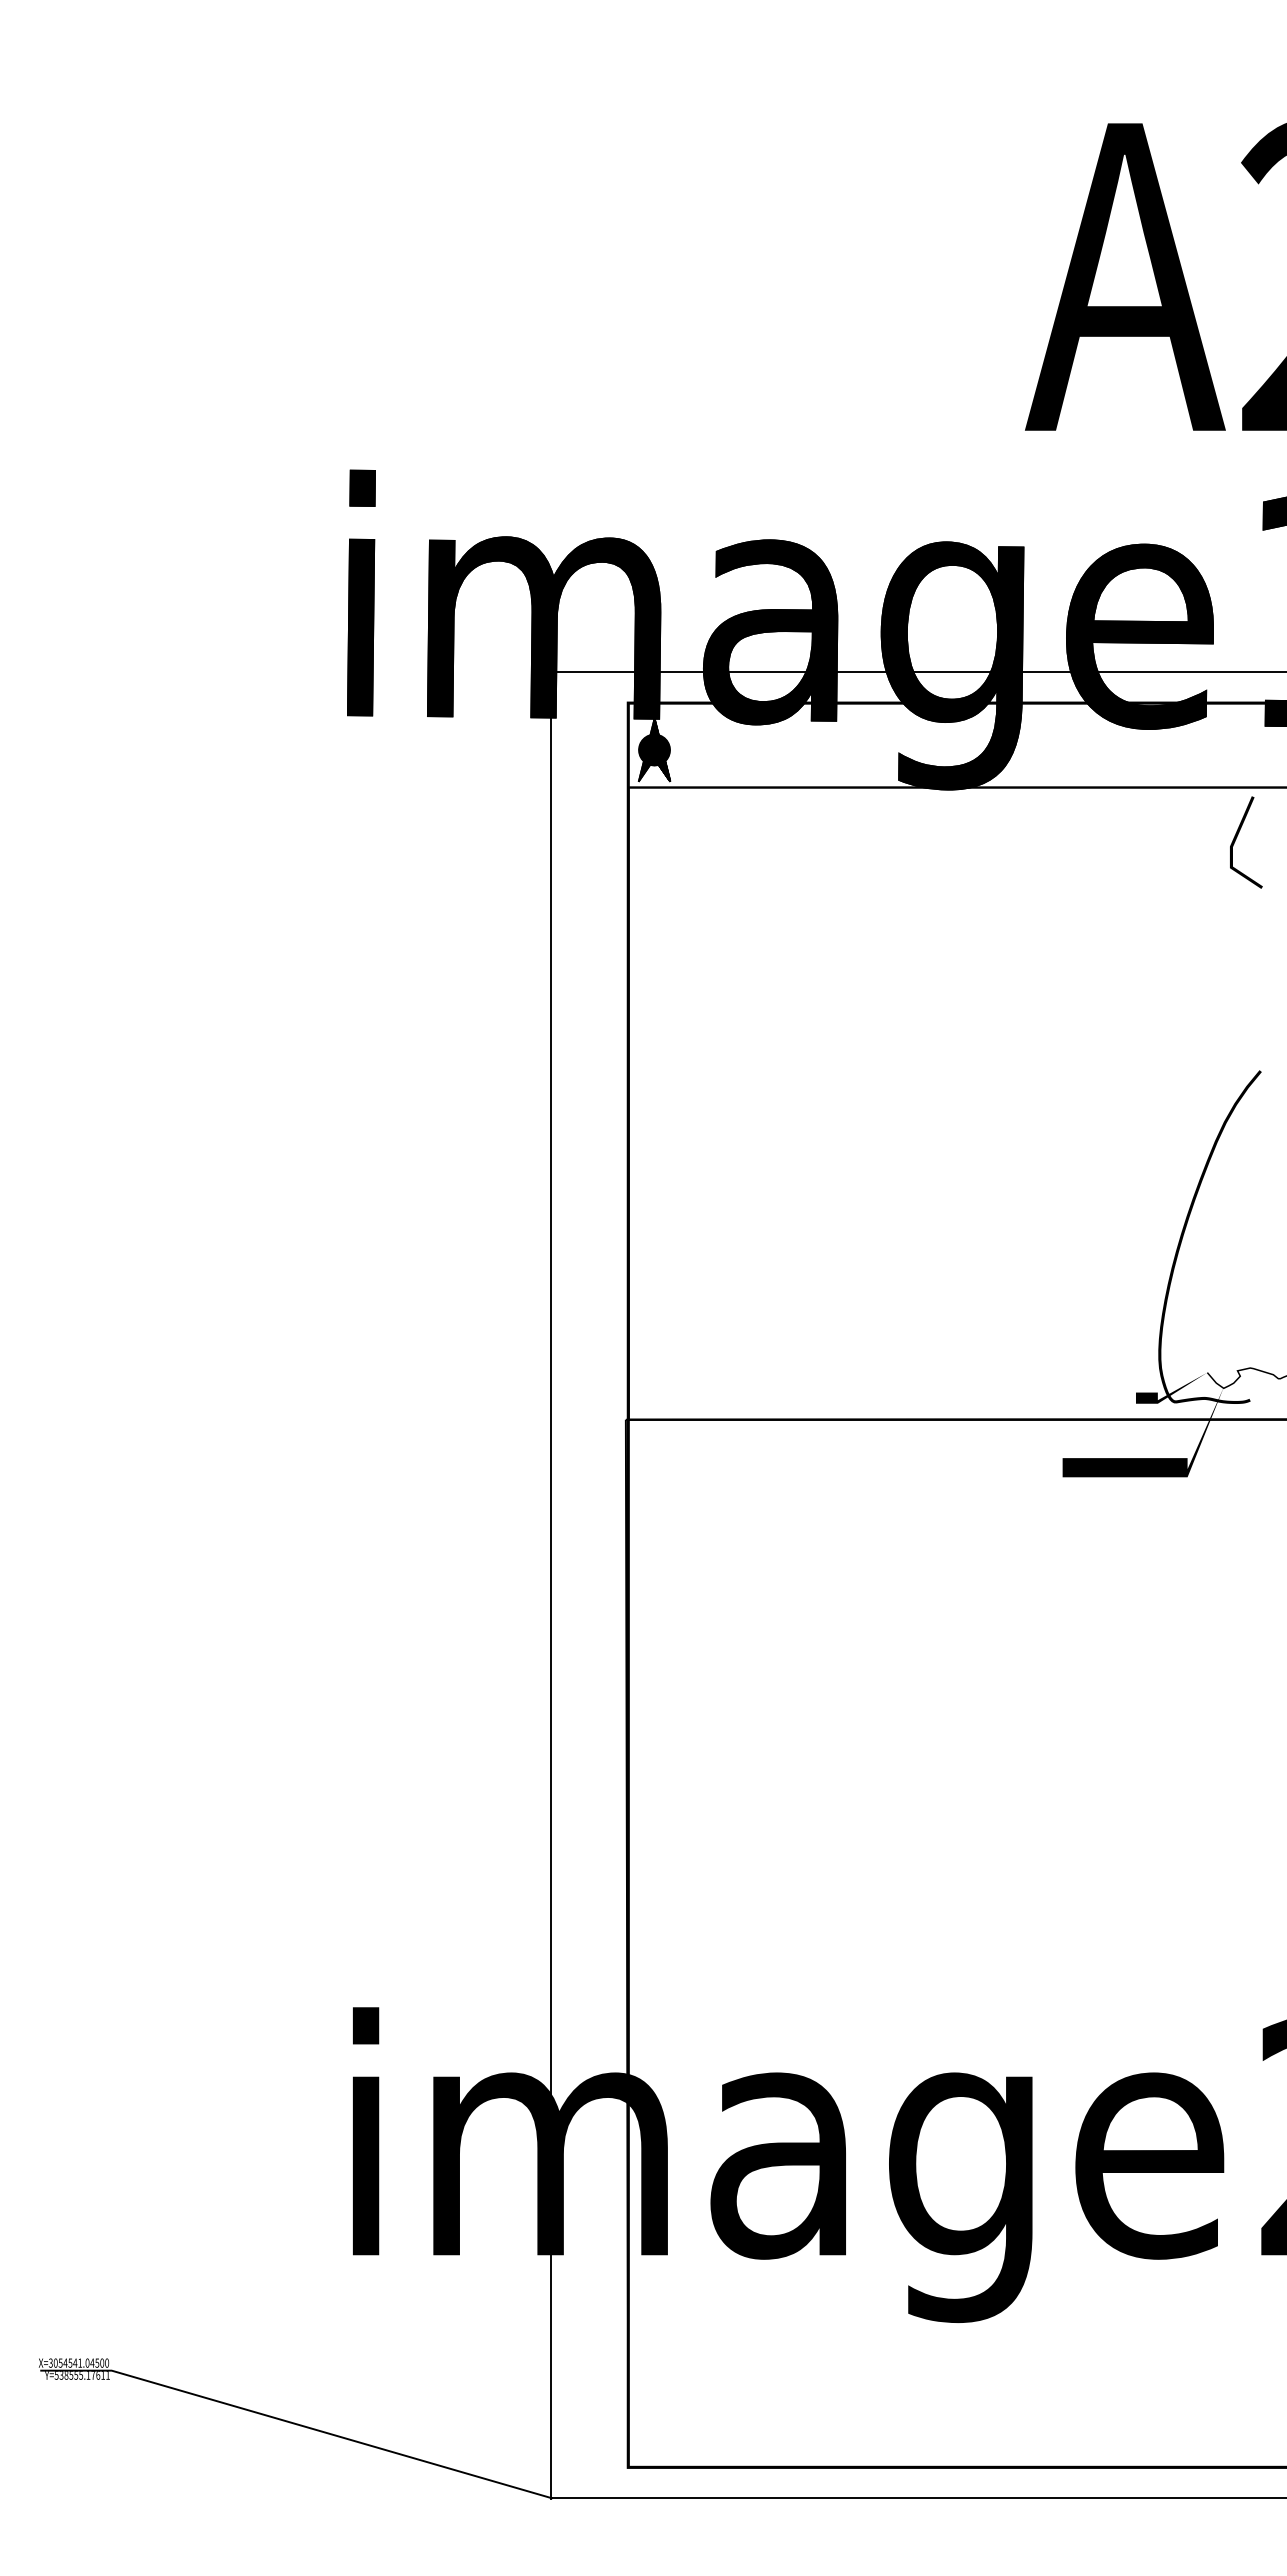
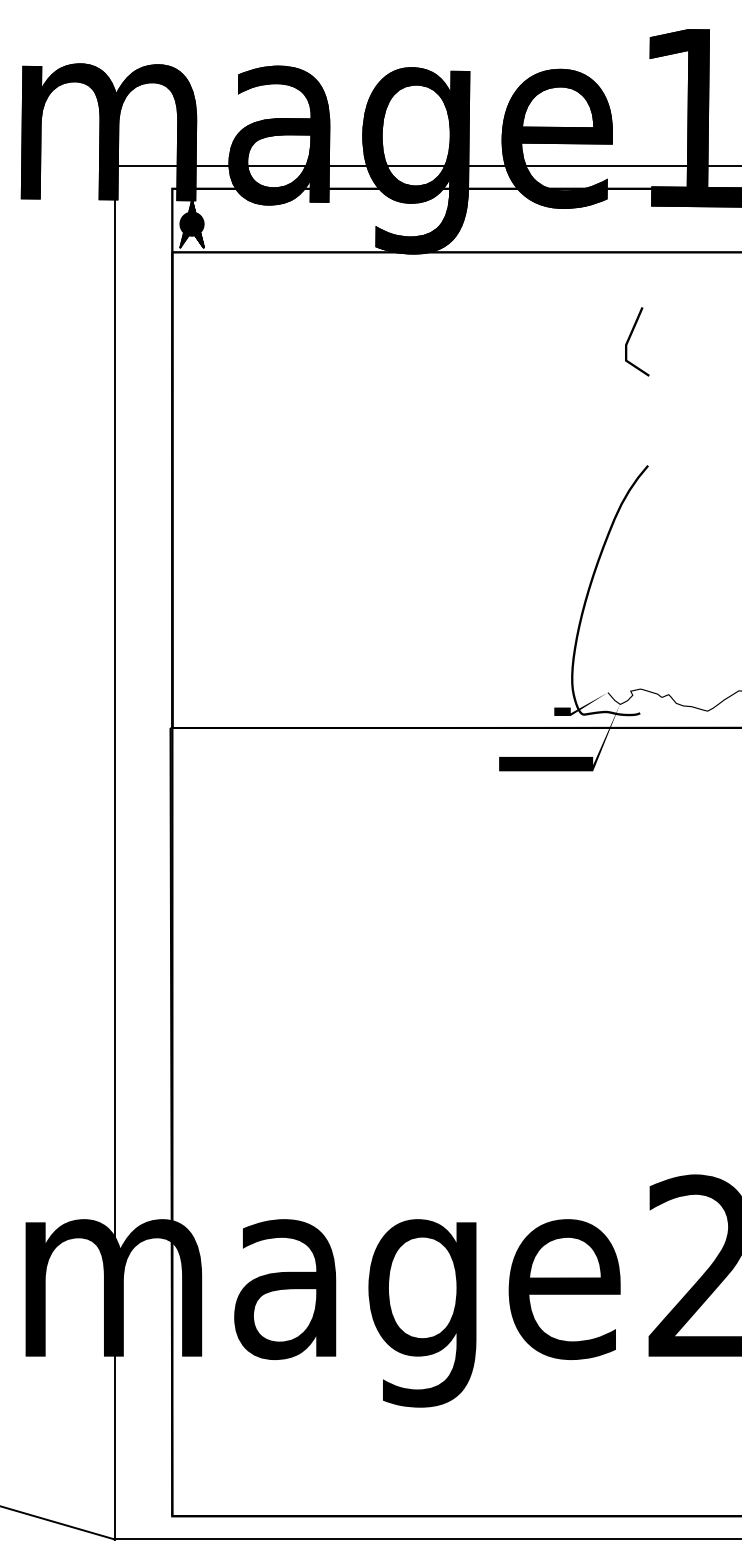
line: (1237, 837) -> (630, 338), moved

